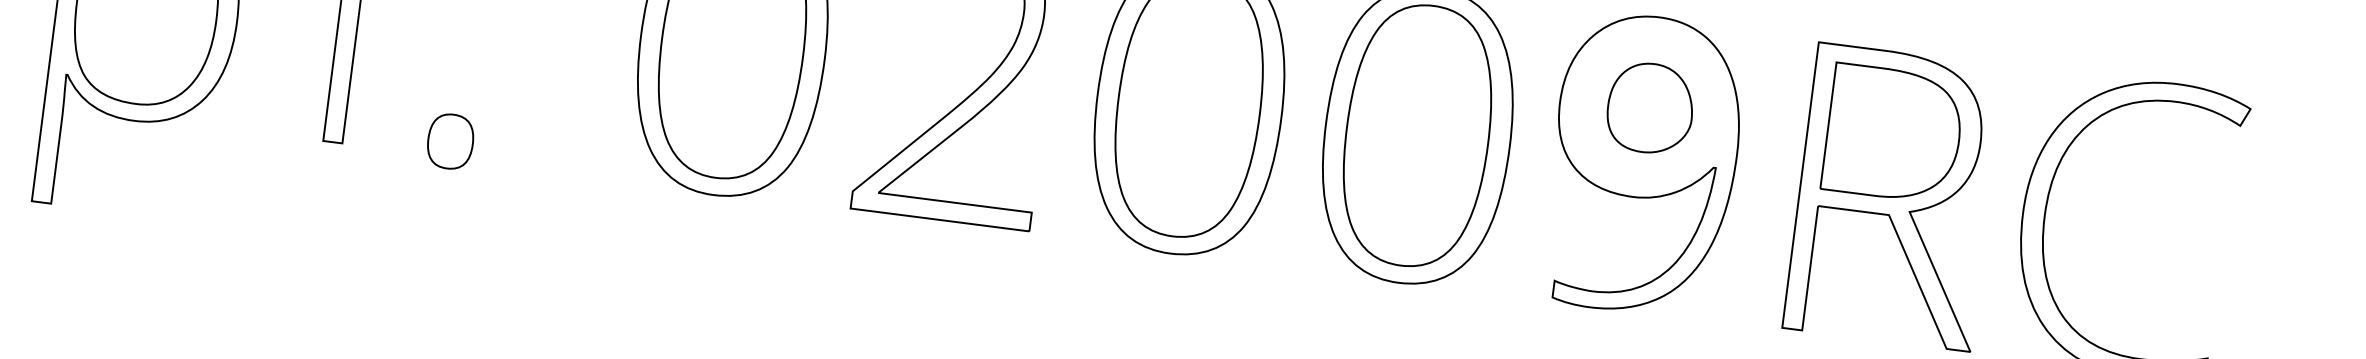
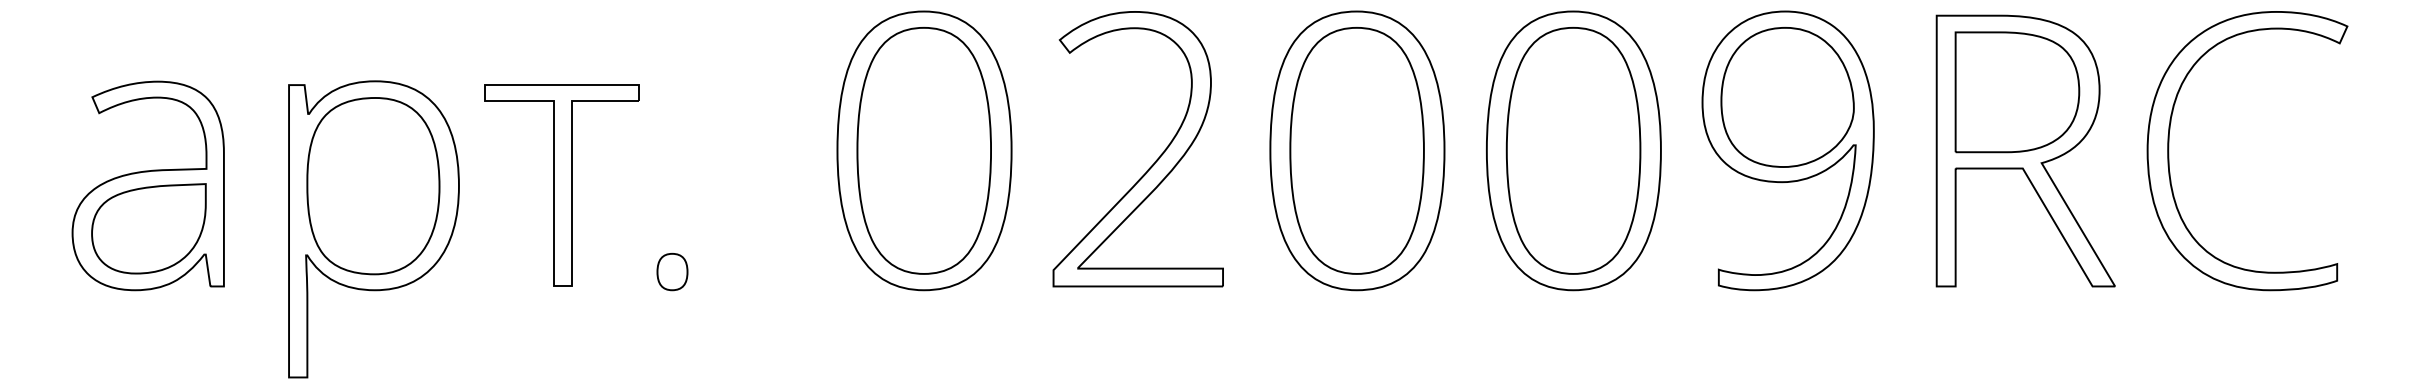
part: (1650, 108) -> (1787, 97), size x1.67
part: (450, 142) -> (672, 272), size x0.71

